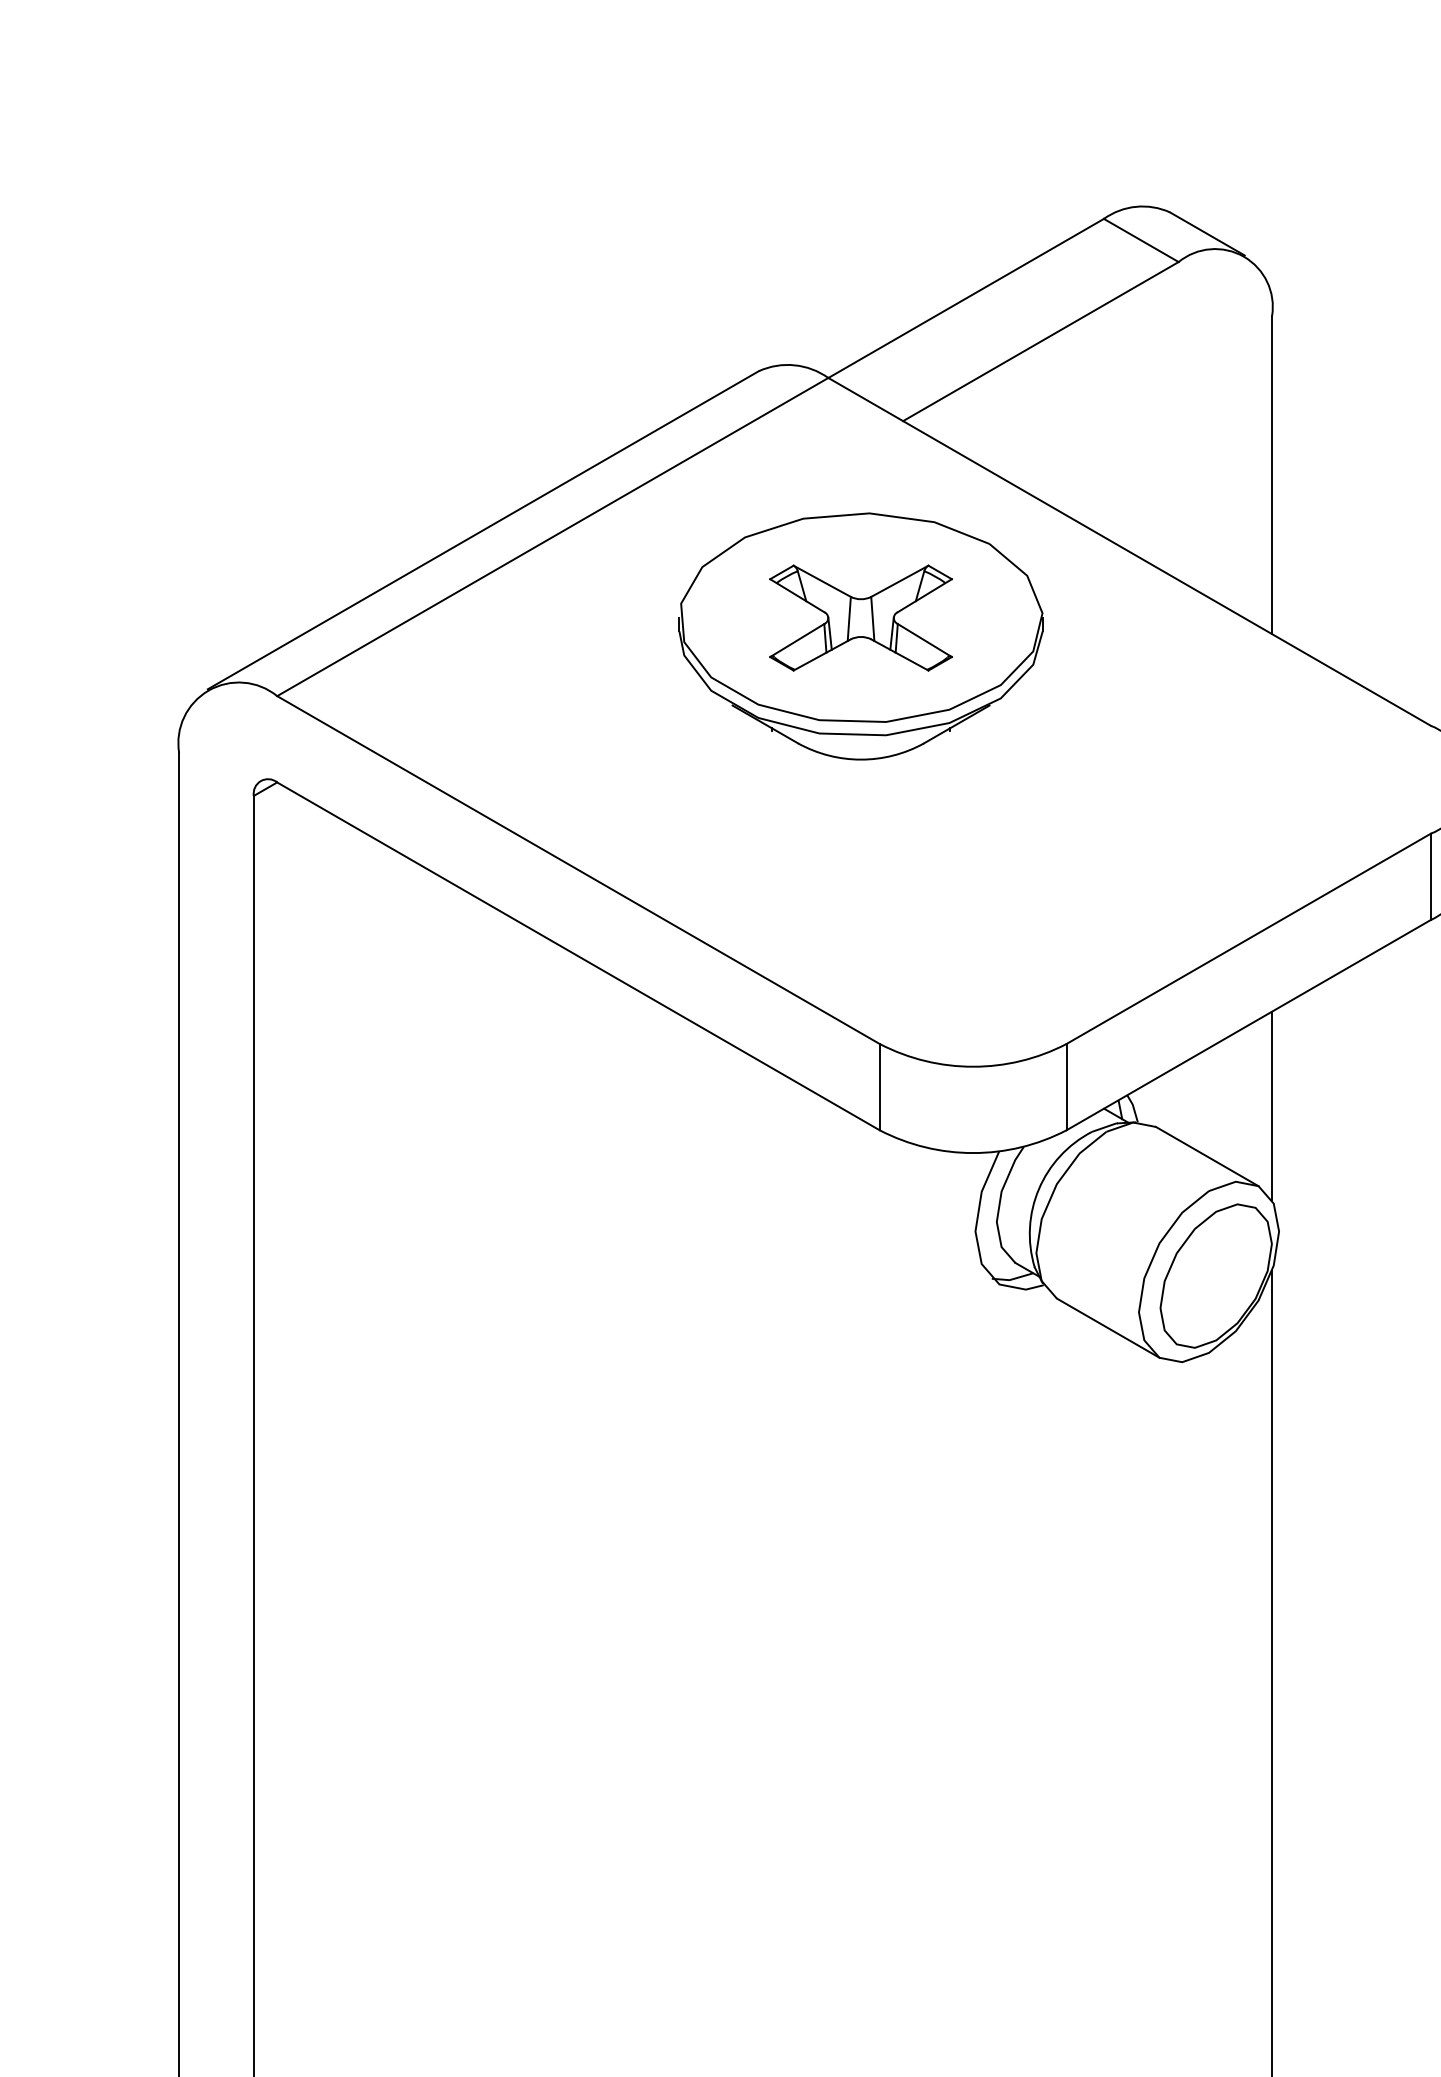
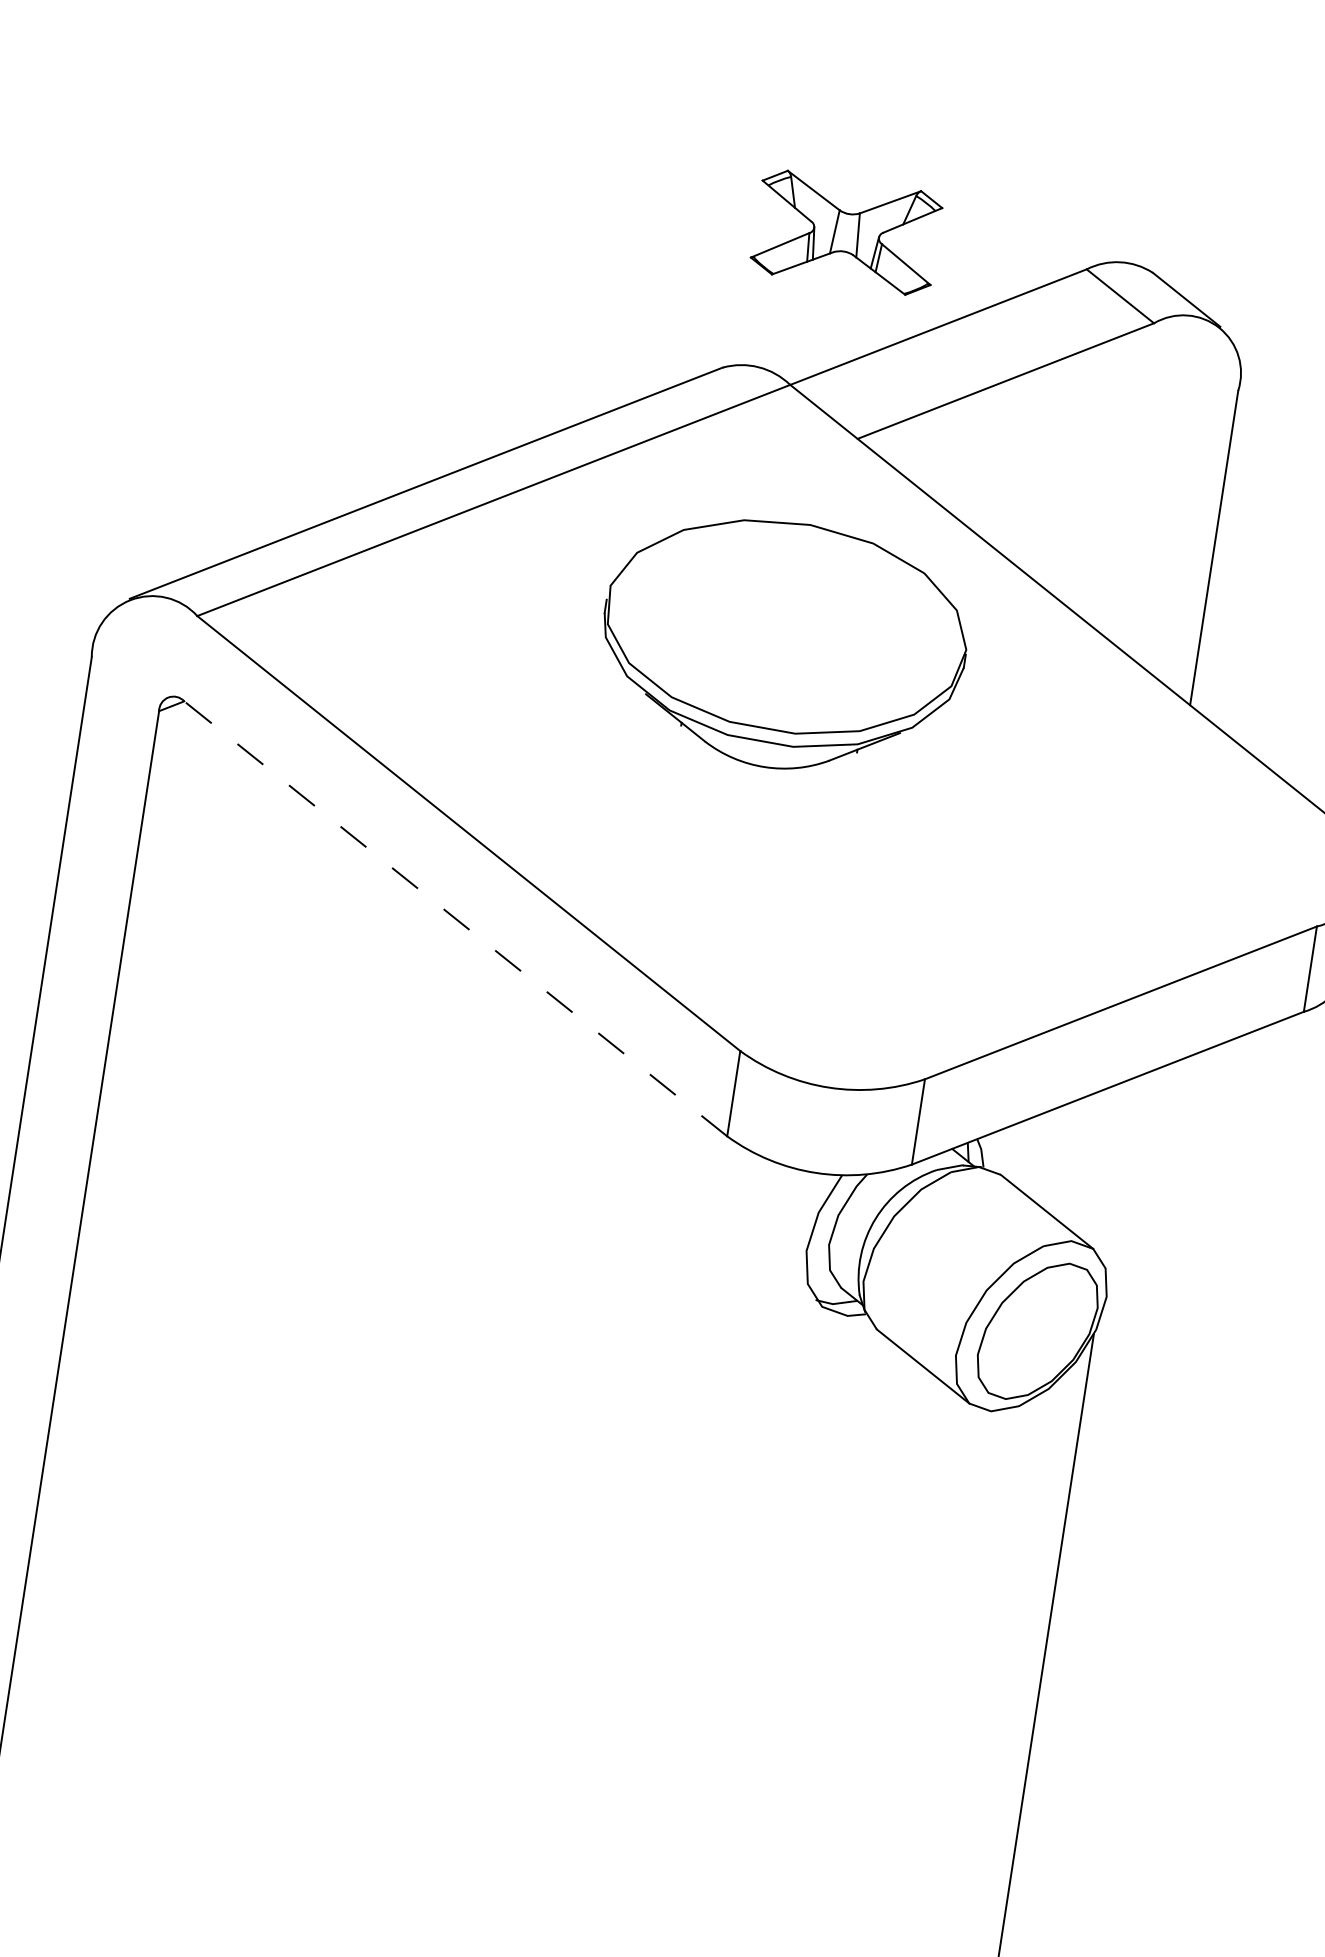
part: (860, 617) -> (846, 232), moved
line: (578, 956) -> (455, 918), solid -> dashed
line: (1272, 1105) -> (1119, 1171), removed

